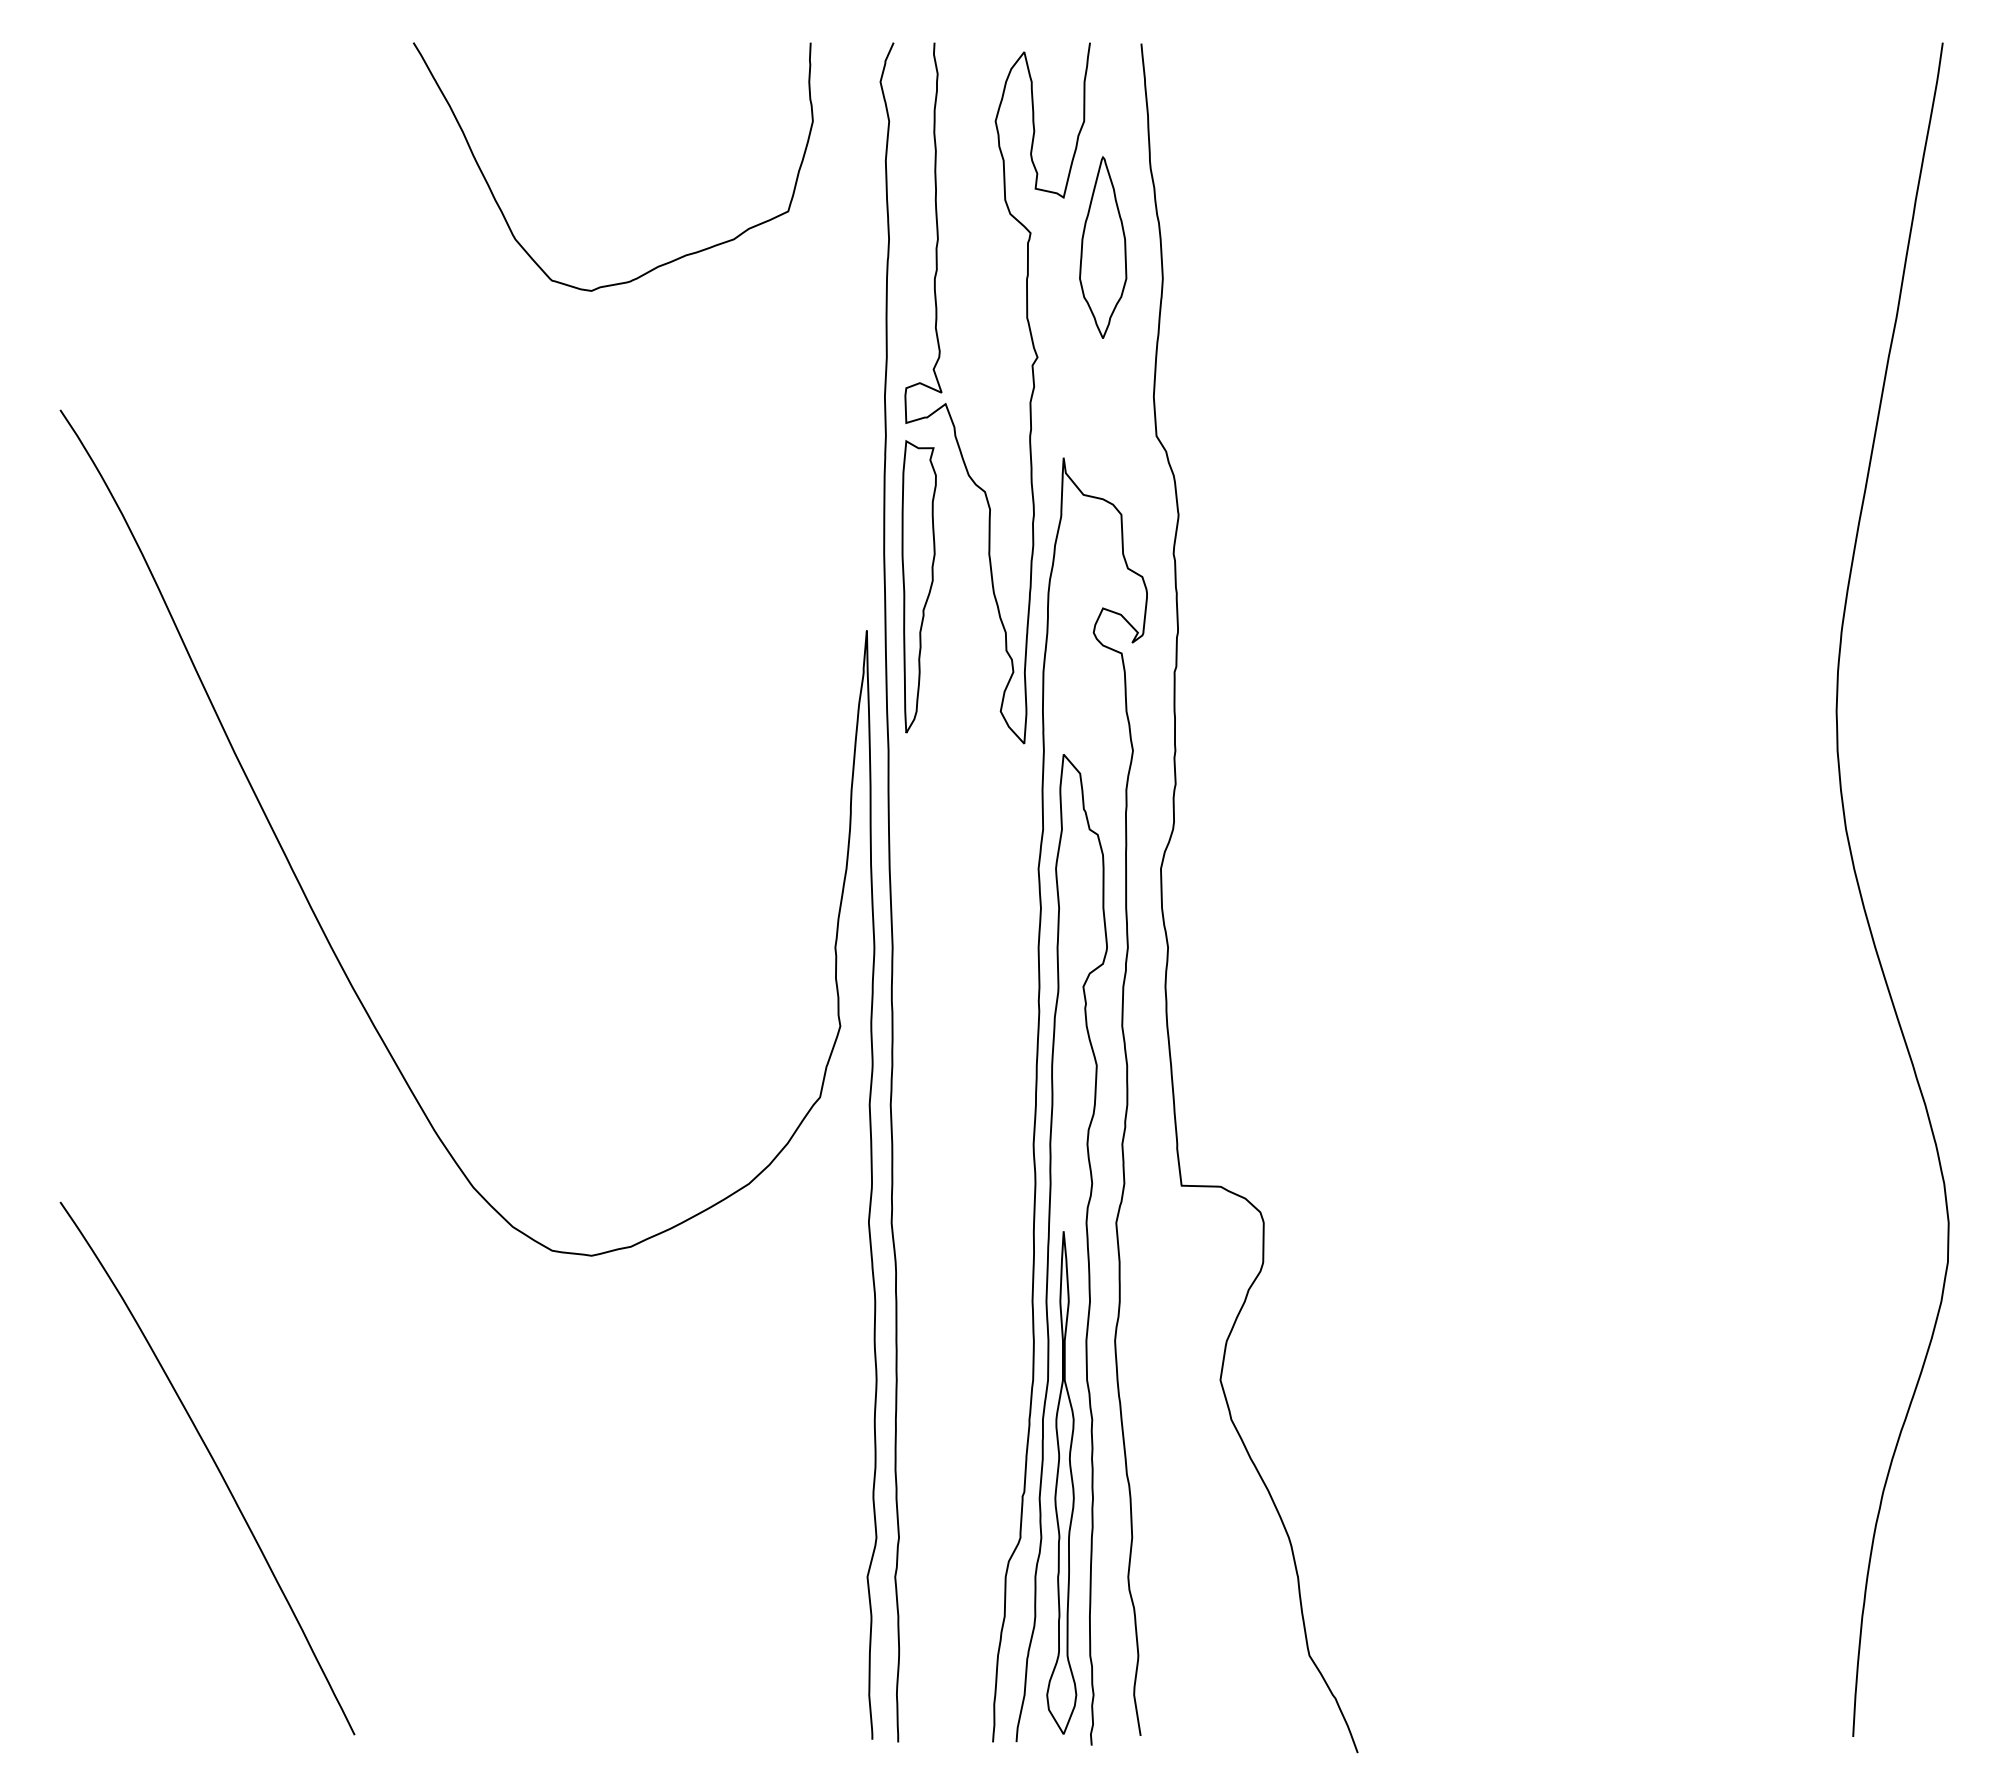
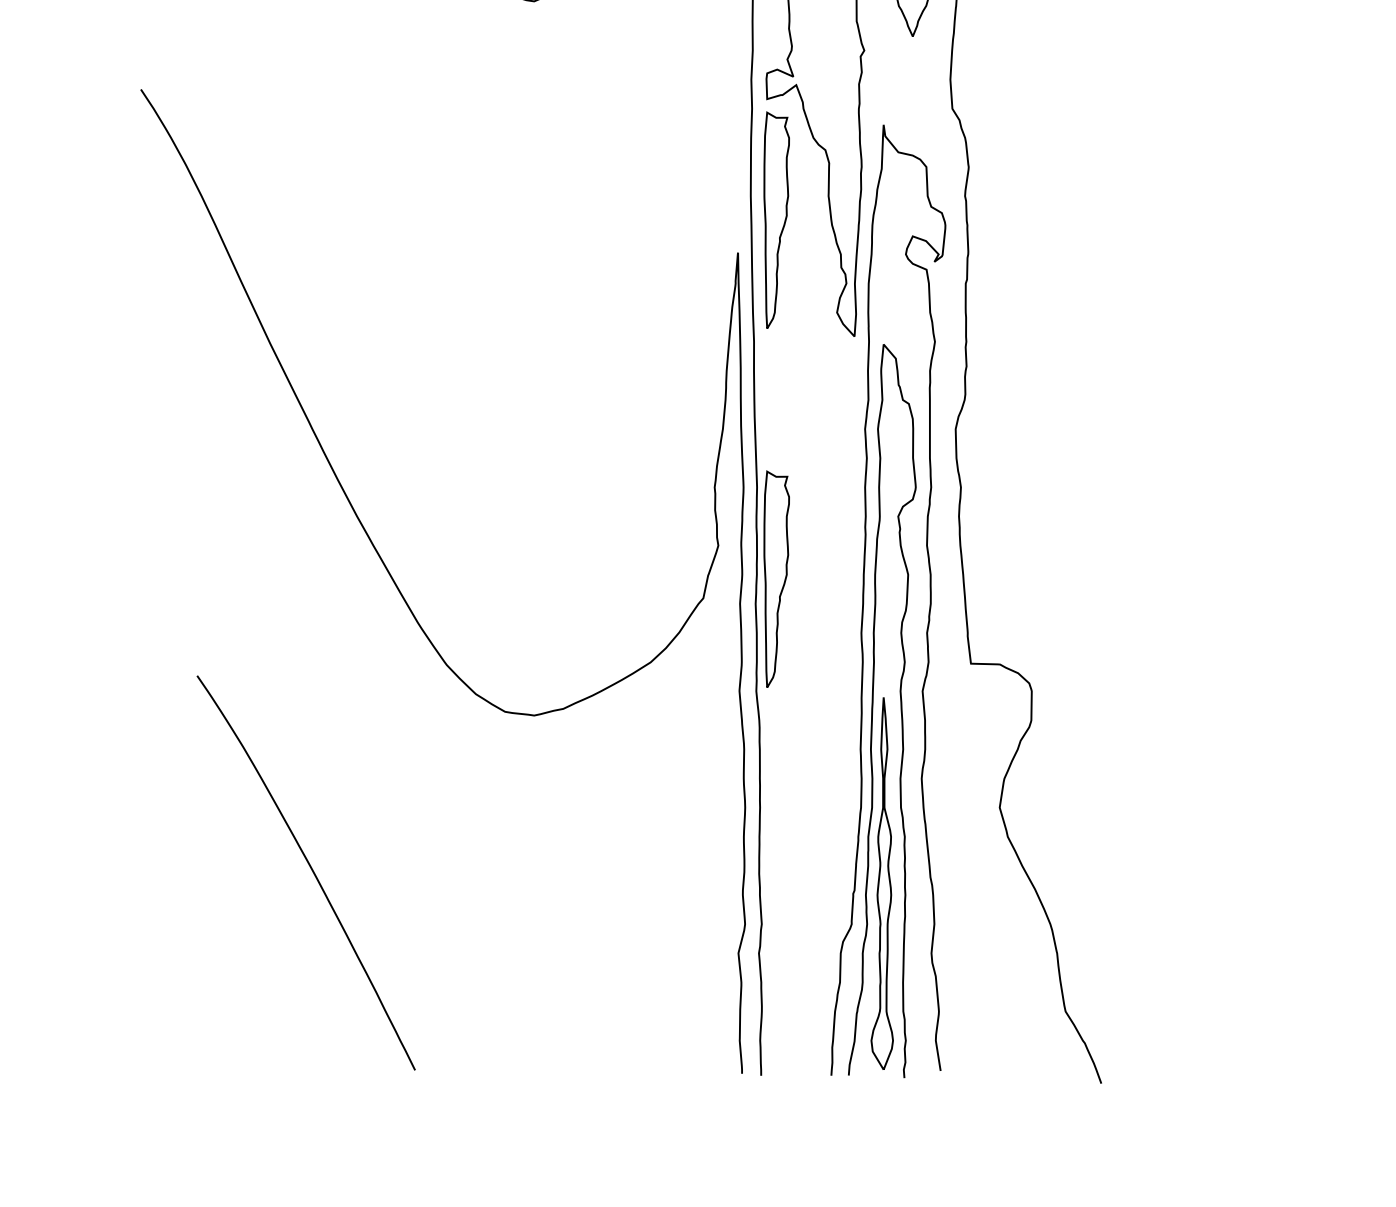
part: (918, 1071) -> (776, 579), added
curve: (214, 1464) -> (311, 870), moved

